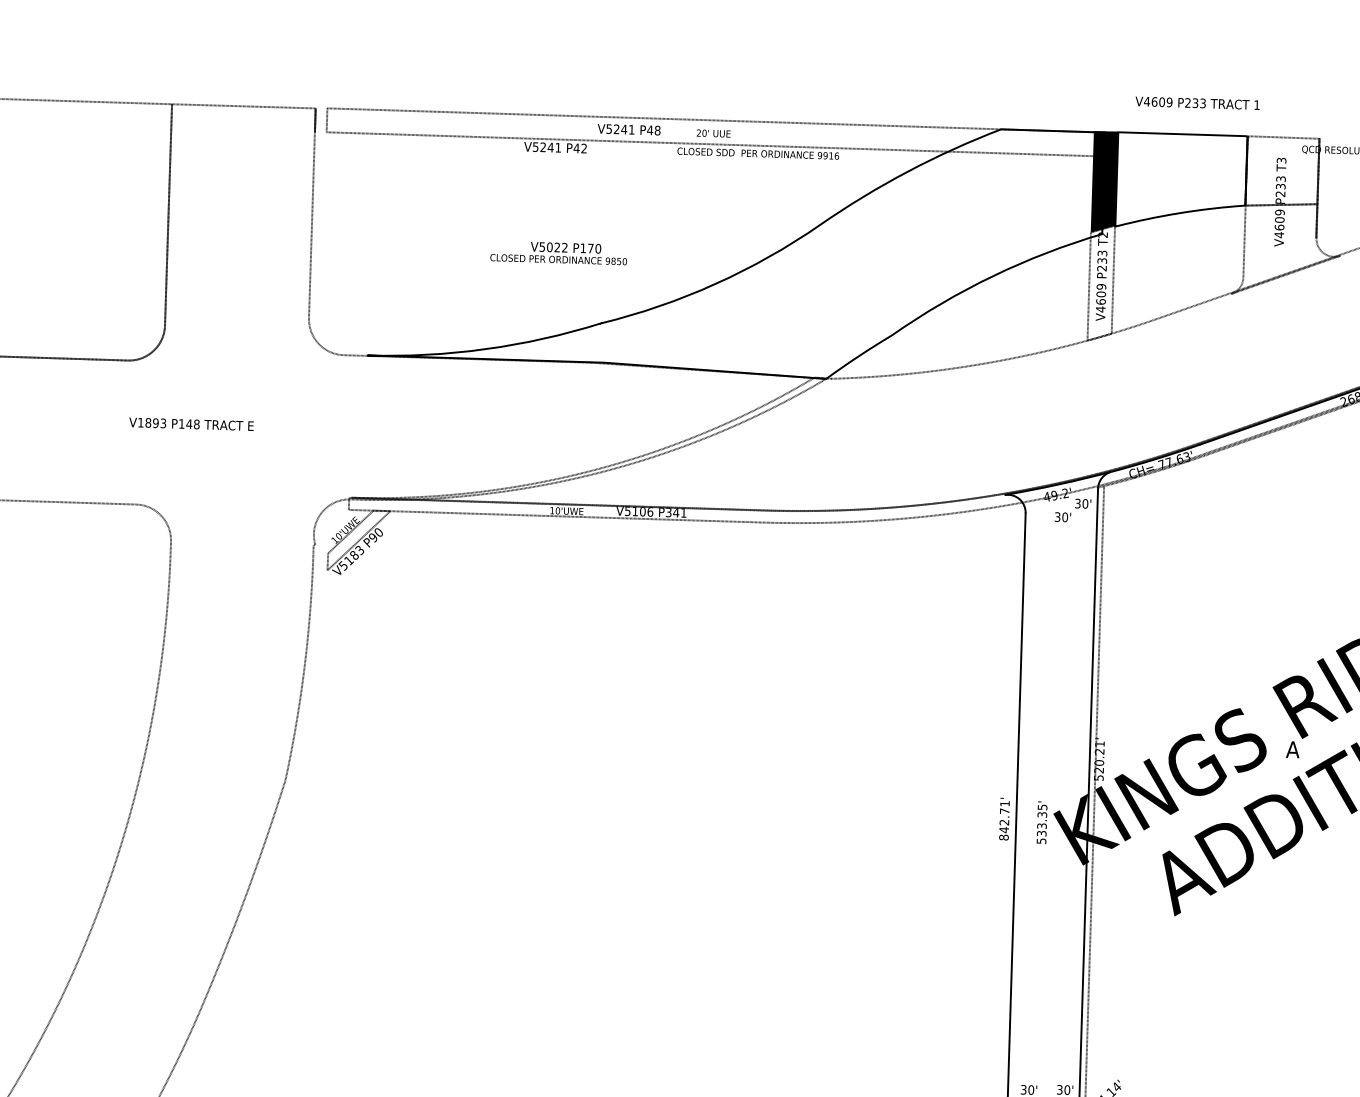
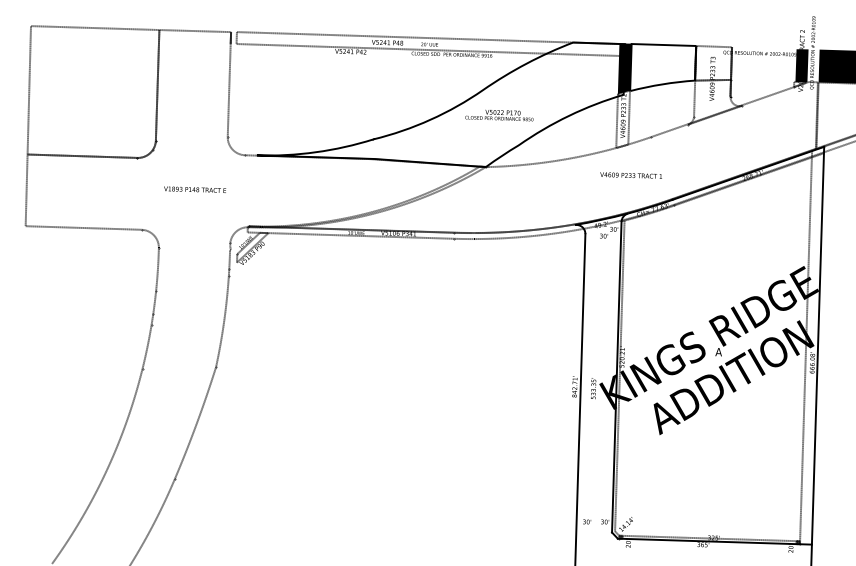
text: (1196, 103) -> (630, 175), moved
text: (558, 253) -> (499, 115), moved
text: (190, 423) -> (194, 189), moved

